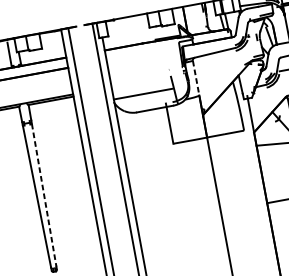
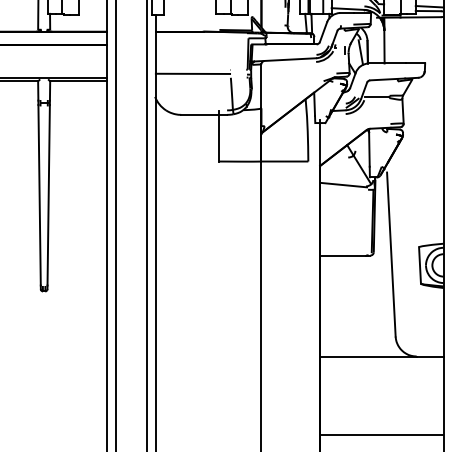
line: (196, 78) -> (261, 86), dashed -> solid
line: (142, 93) -> (192, 73), moved
line: (44, 195) -> (48, 195), dashed -> solid

